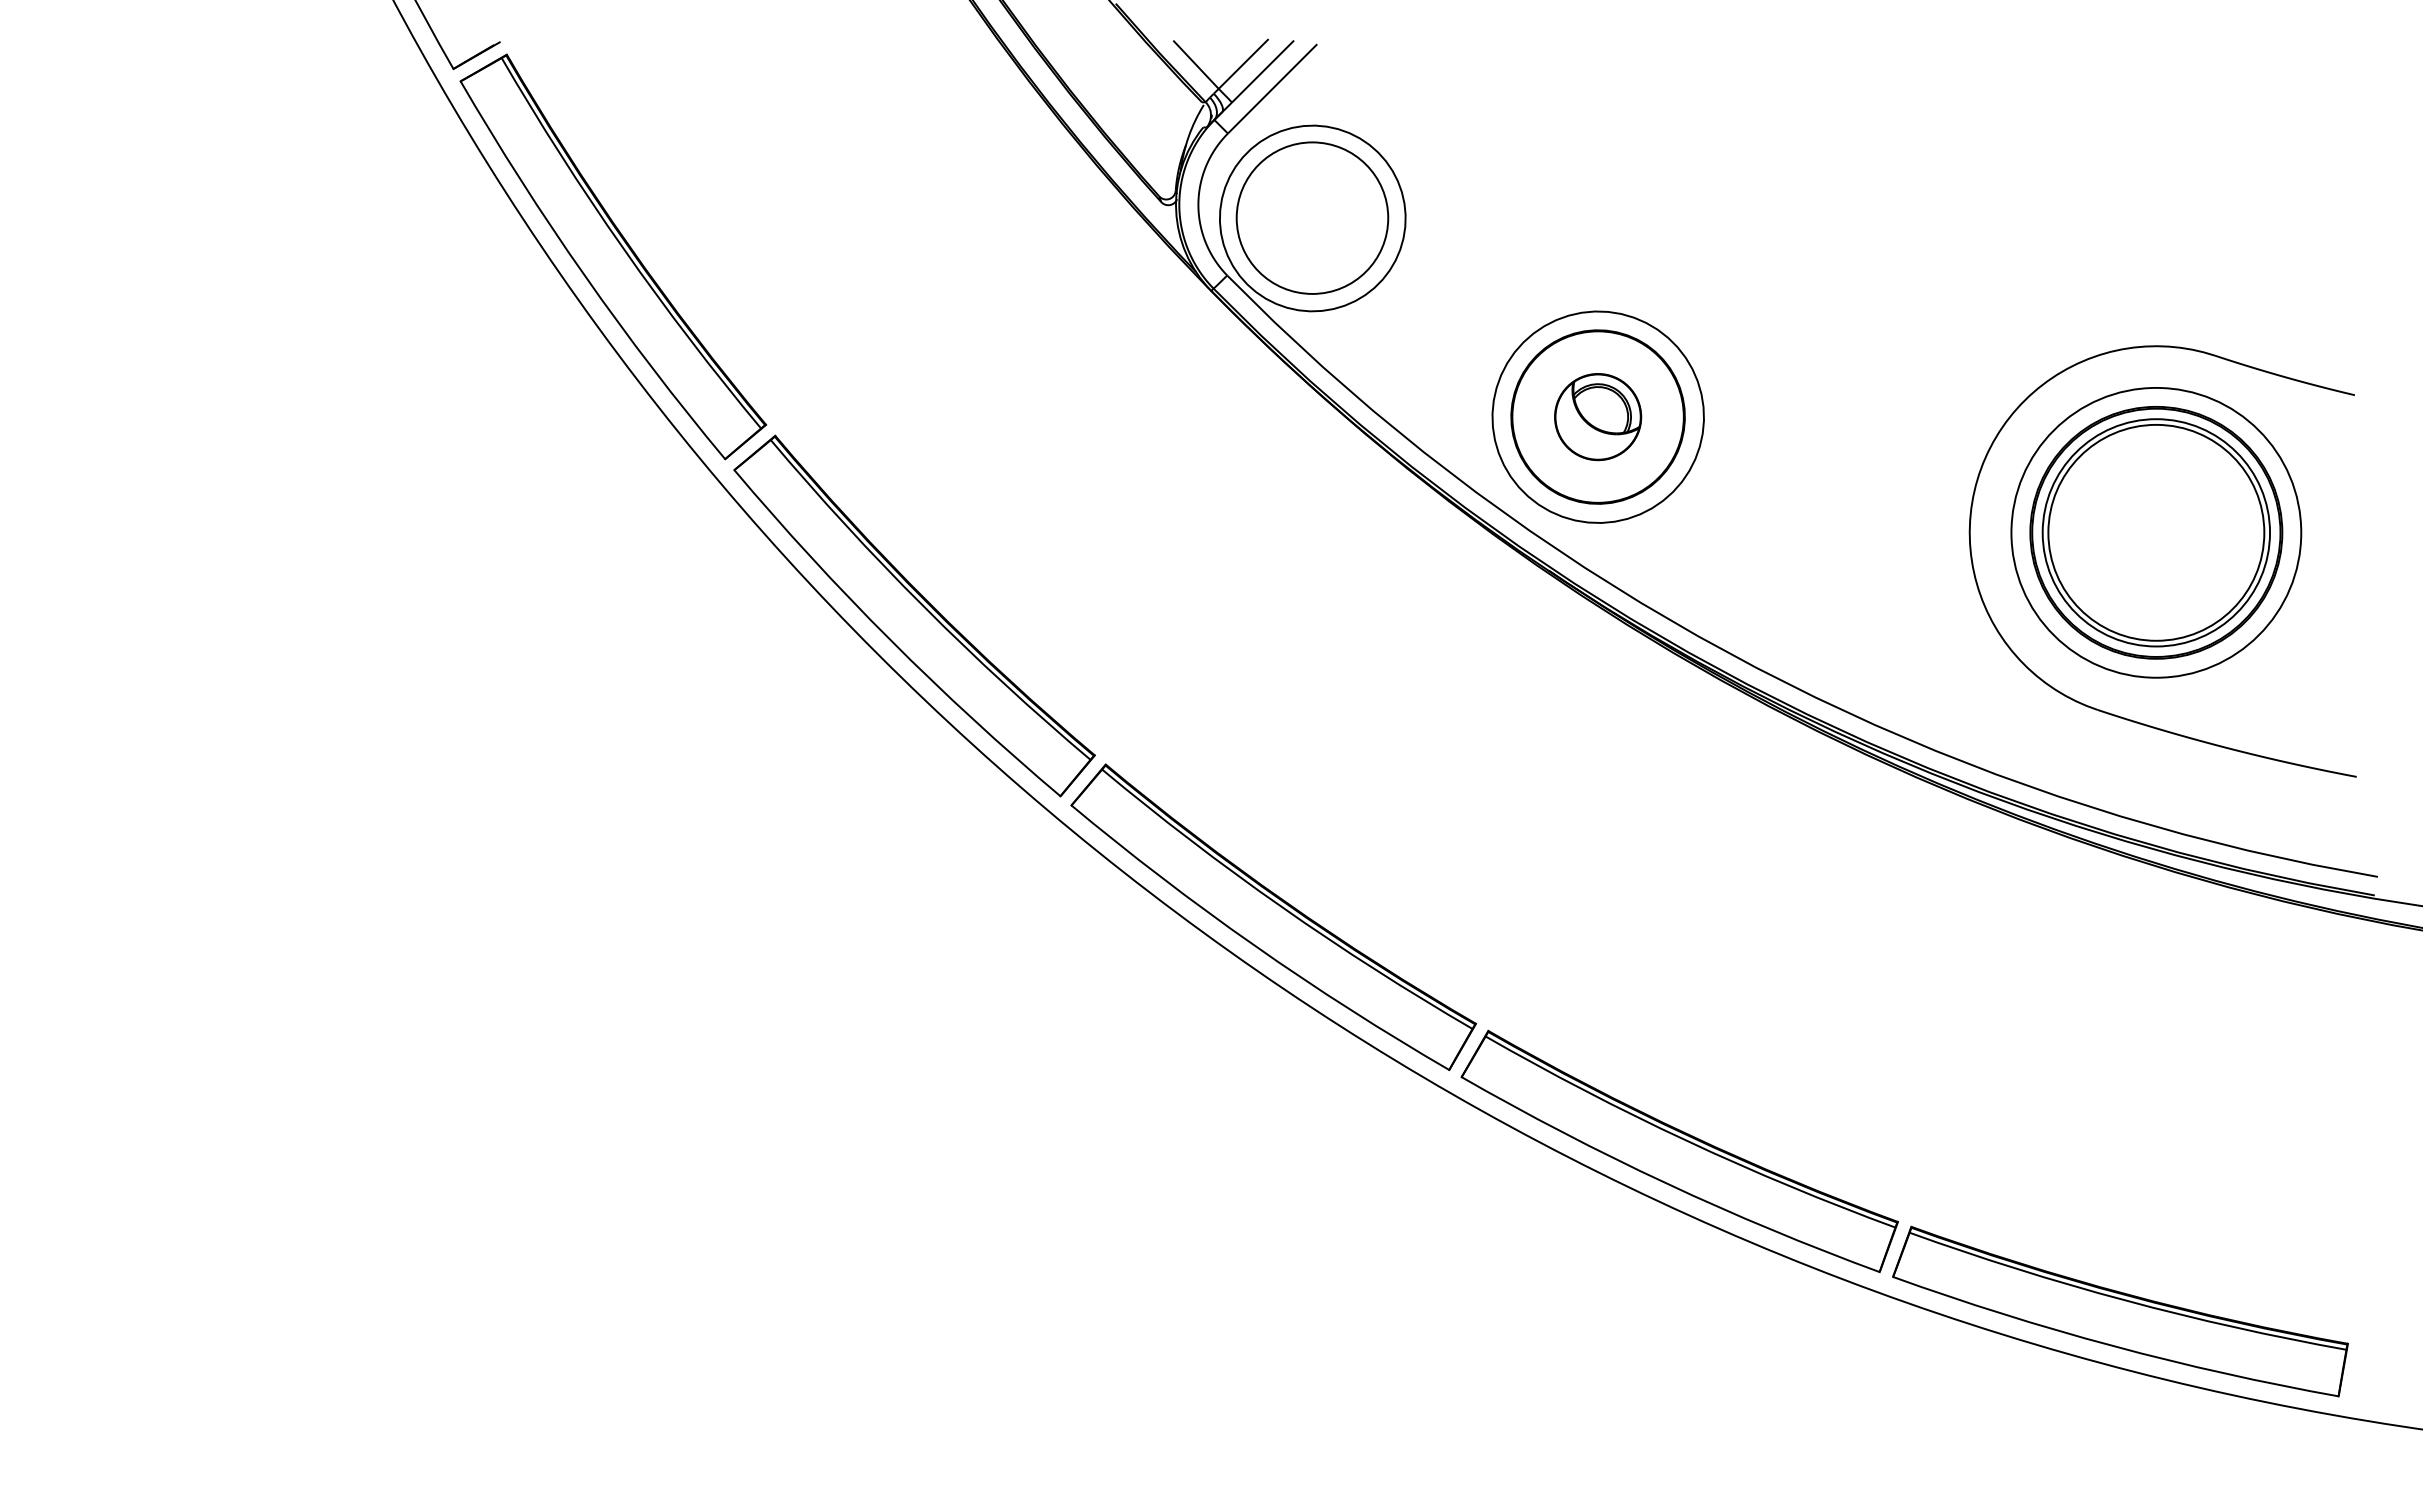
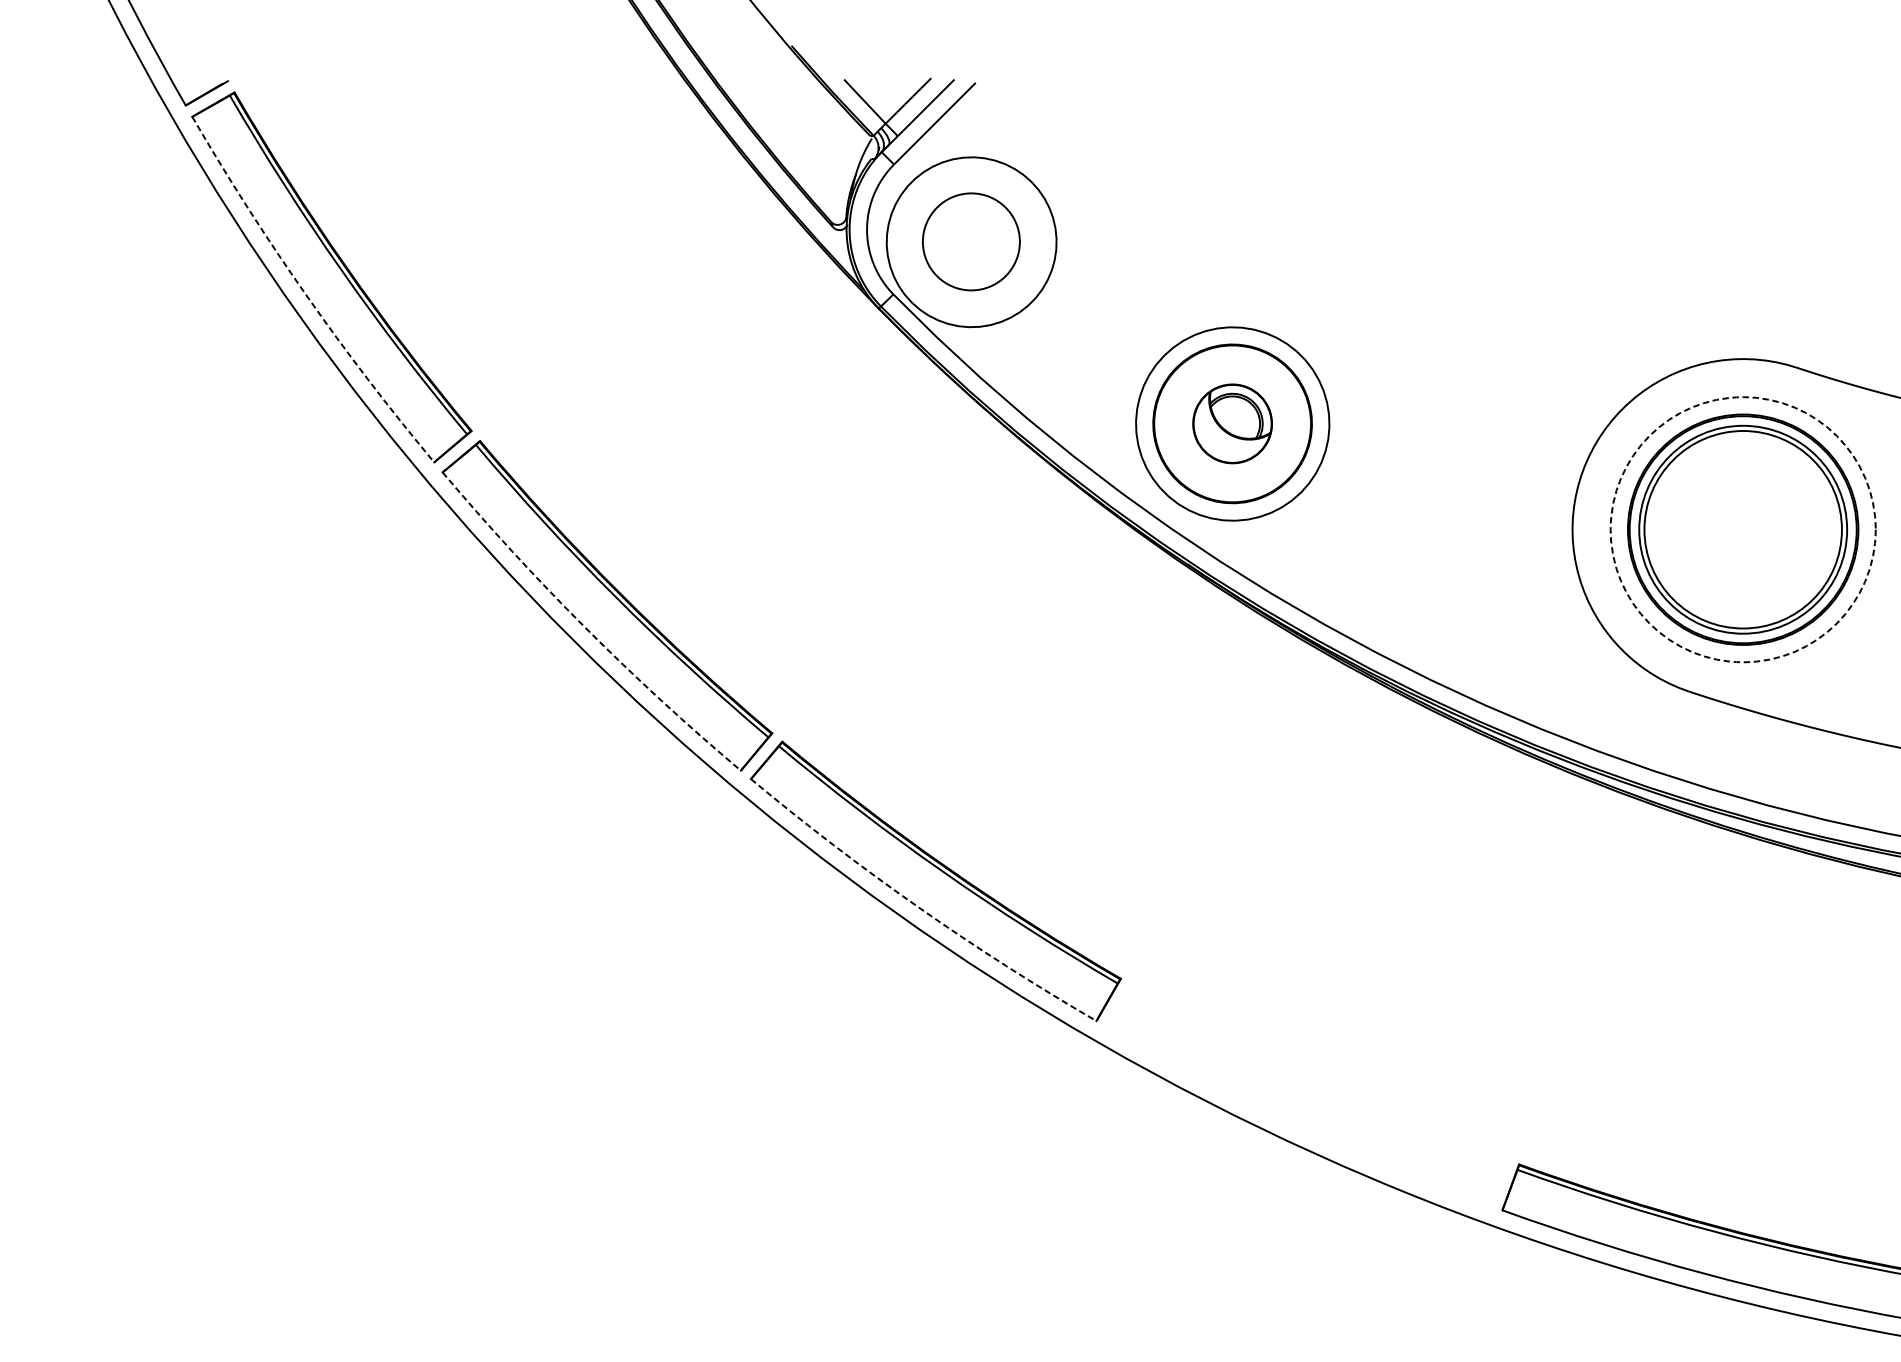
circle: (1312, 217) -> (971, 241), size x0.7
arc: (584, 275) -> (305, 294), solid -> dashed
circle: (2156, 532) -> (1743, 529), solid -> dashed
arc: (890, 640) -> (585, 628), solid -> dashed
arc: (1254, 945) -> (918, 907), solid -> dashed
part: (1679, 1150) -> (1307, 1094), removed

